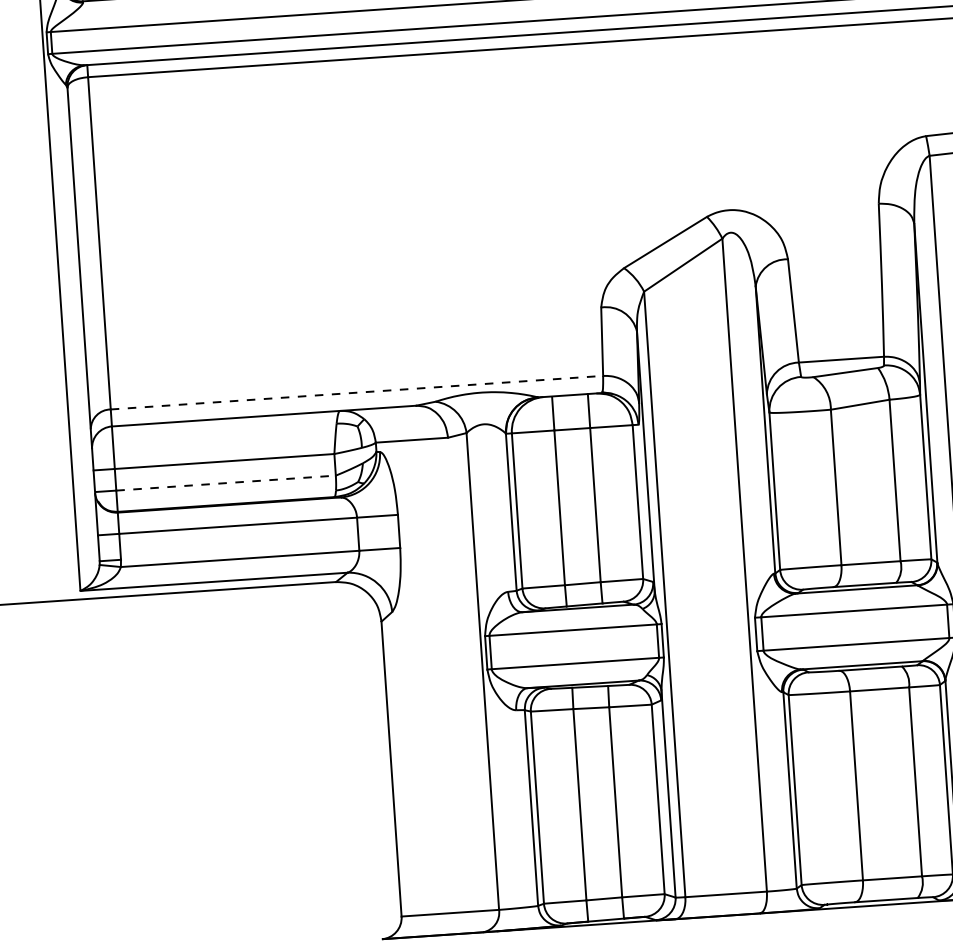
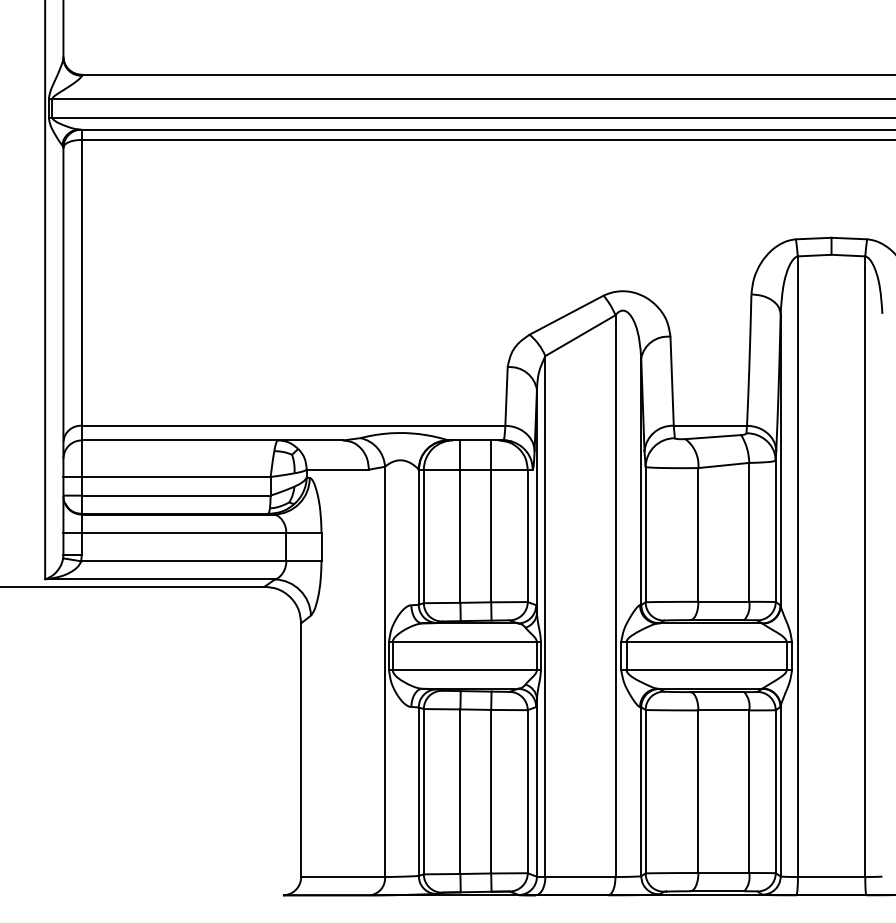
line: (356, 392) -> (293, 425), dashed -> solid
line: (226, 482) -> (176, 495), dashed -> solid

